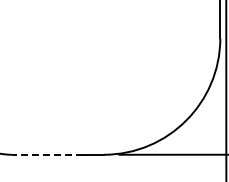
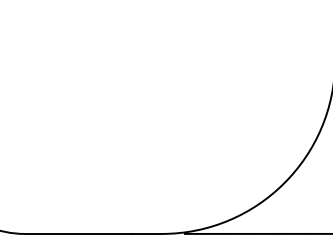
line: (47, 154) -> (77, 233), dashed -> solid

